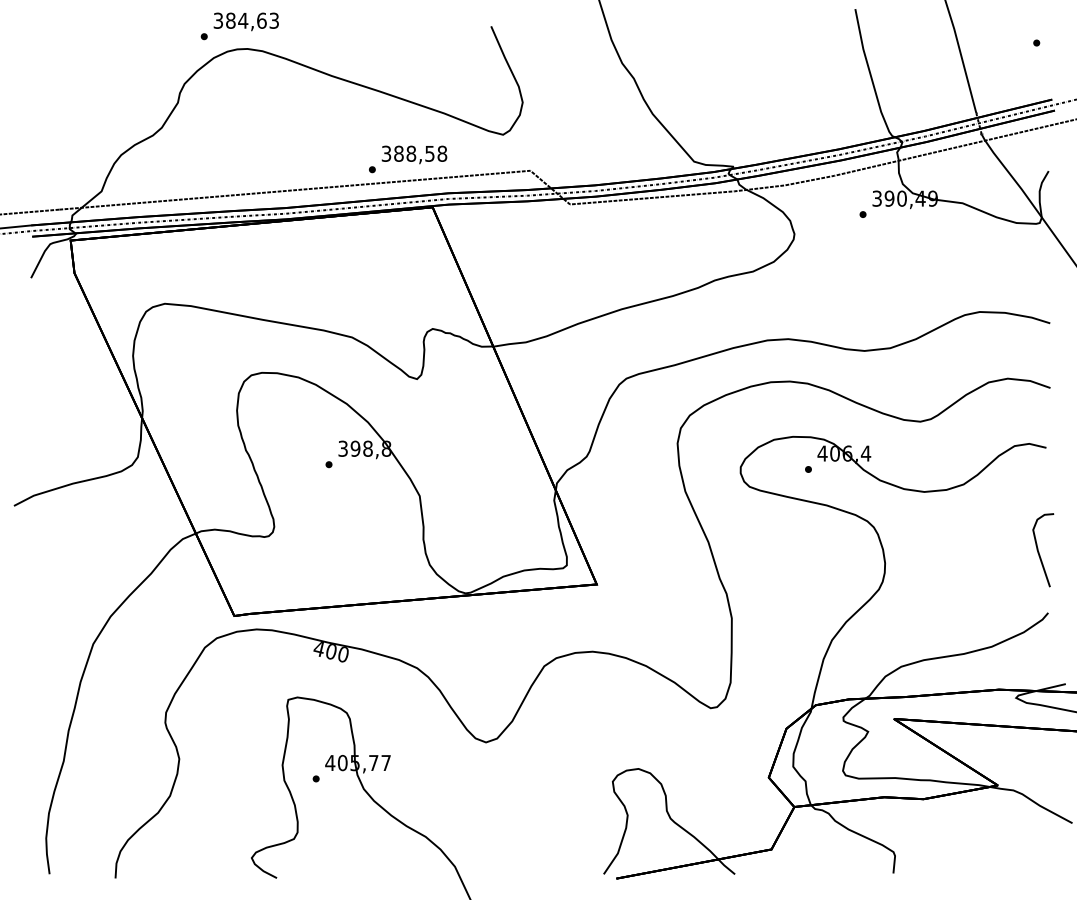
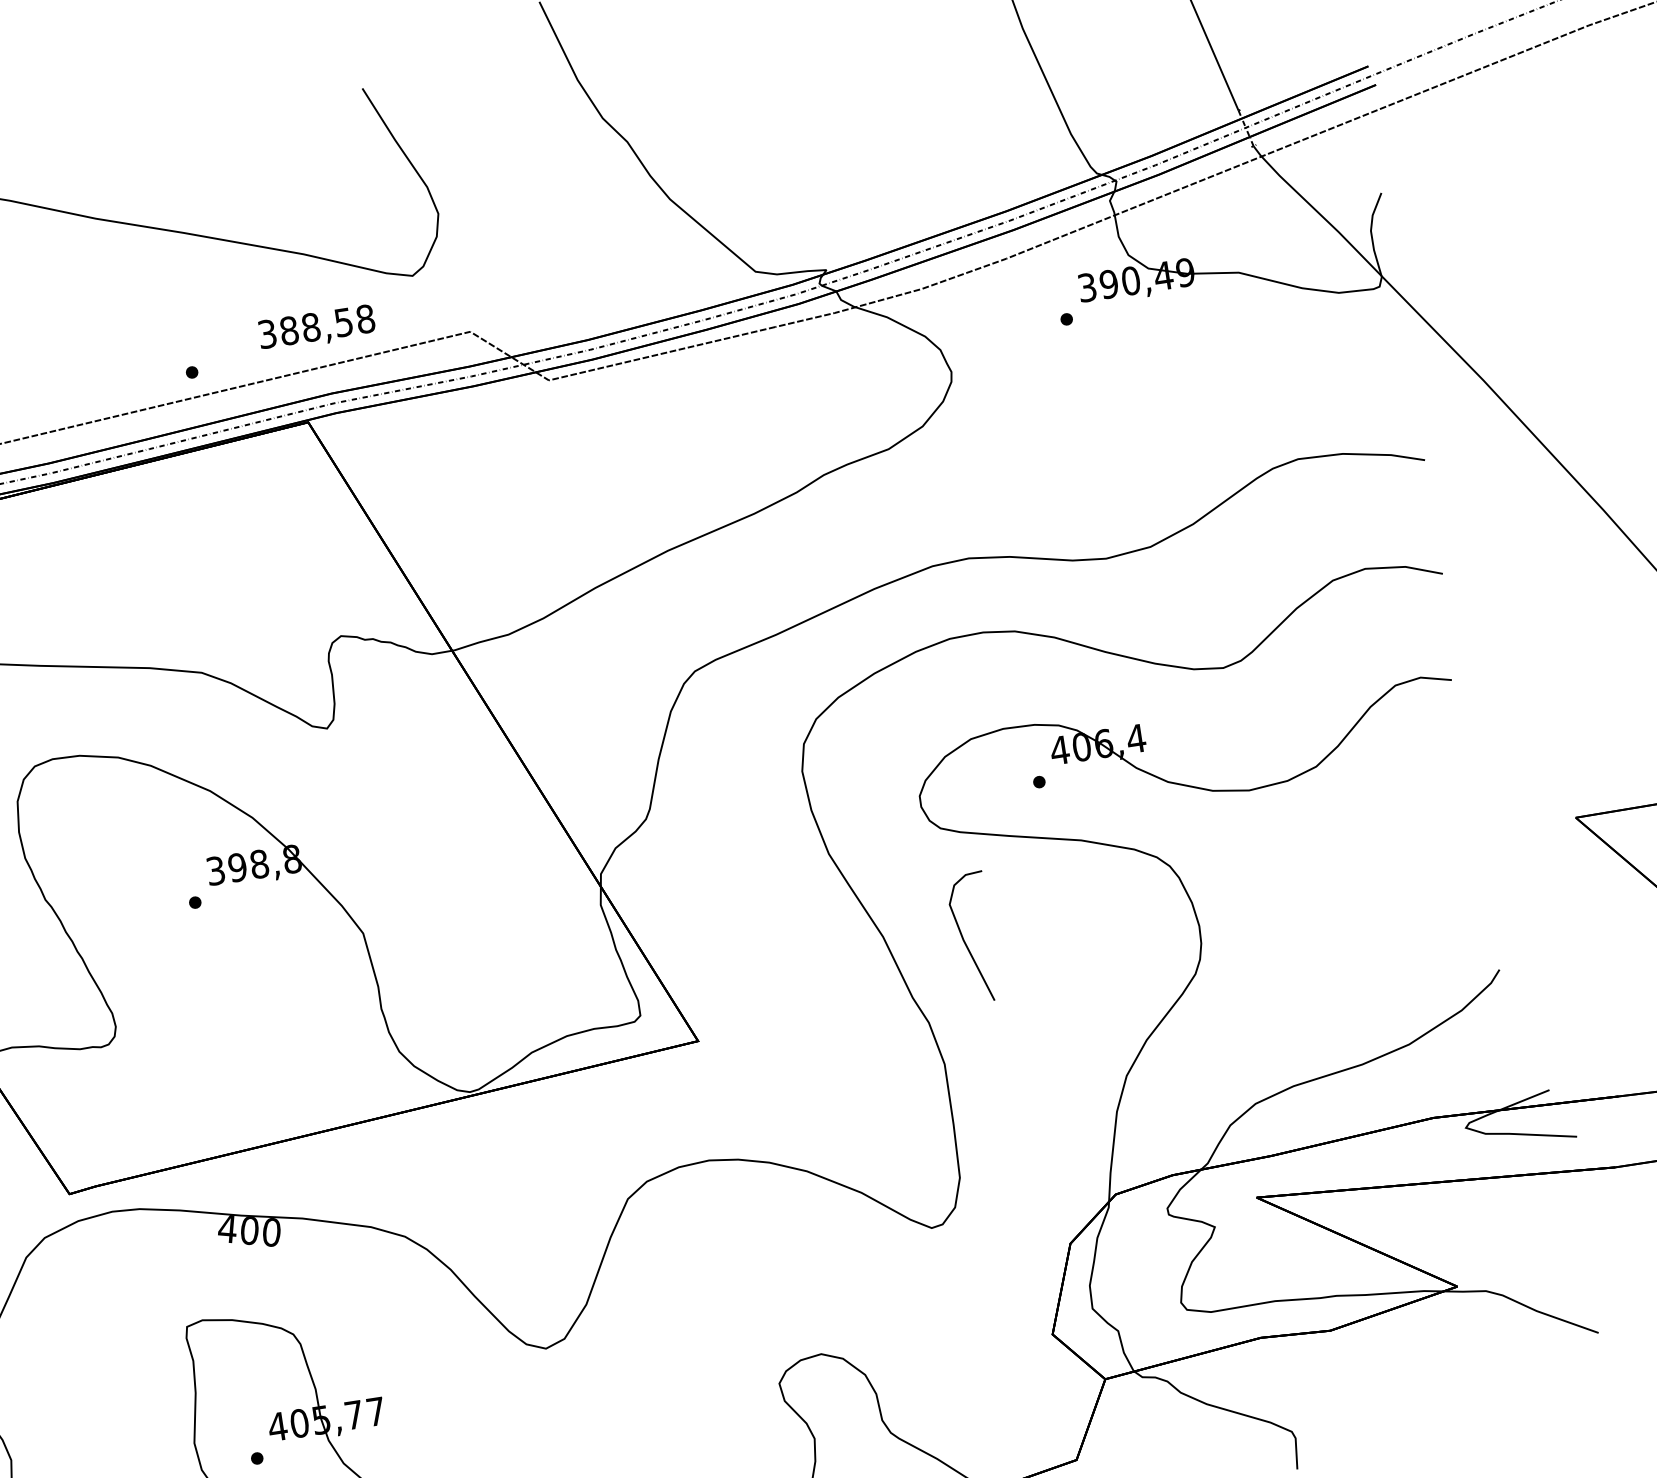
text: (414, 154) -> (316, 327), moved
curve: (1039, 552) -> (966, 942), moved

